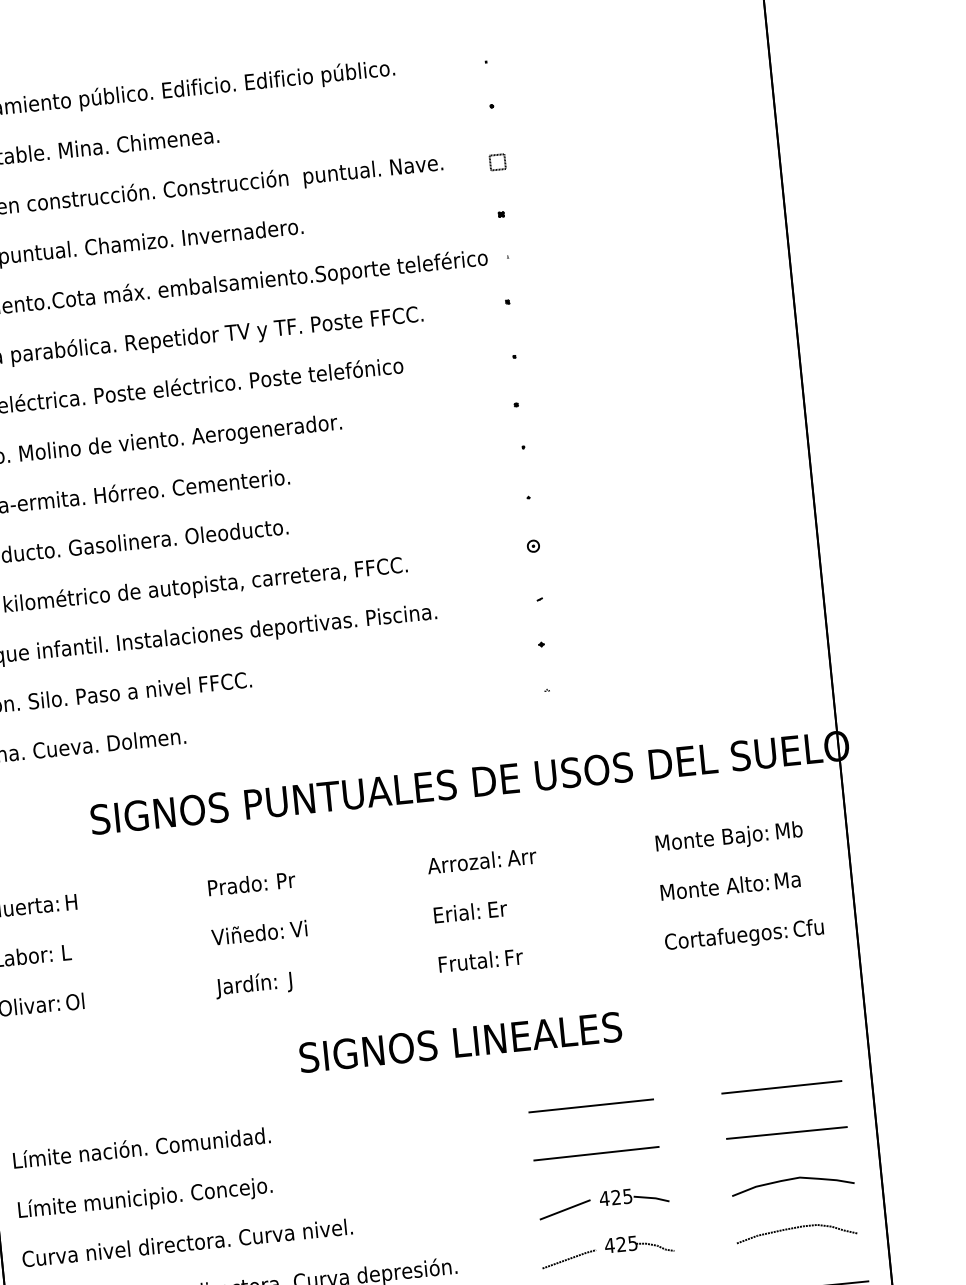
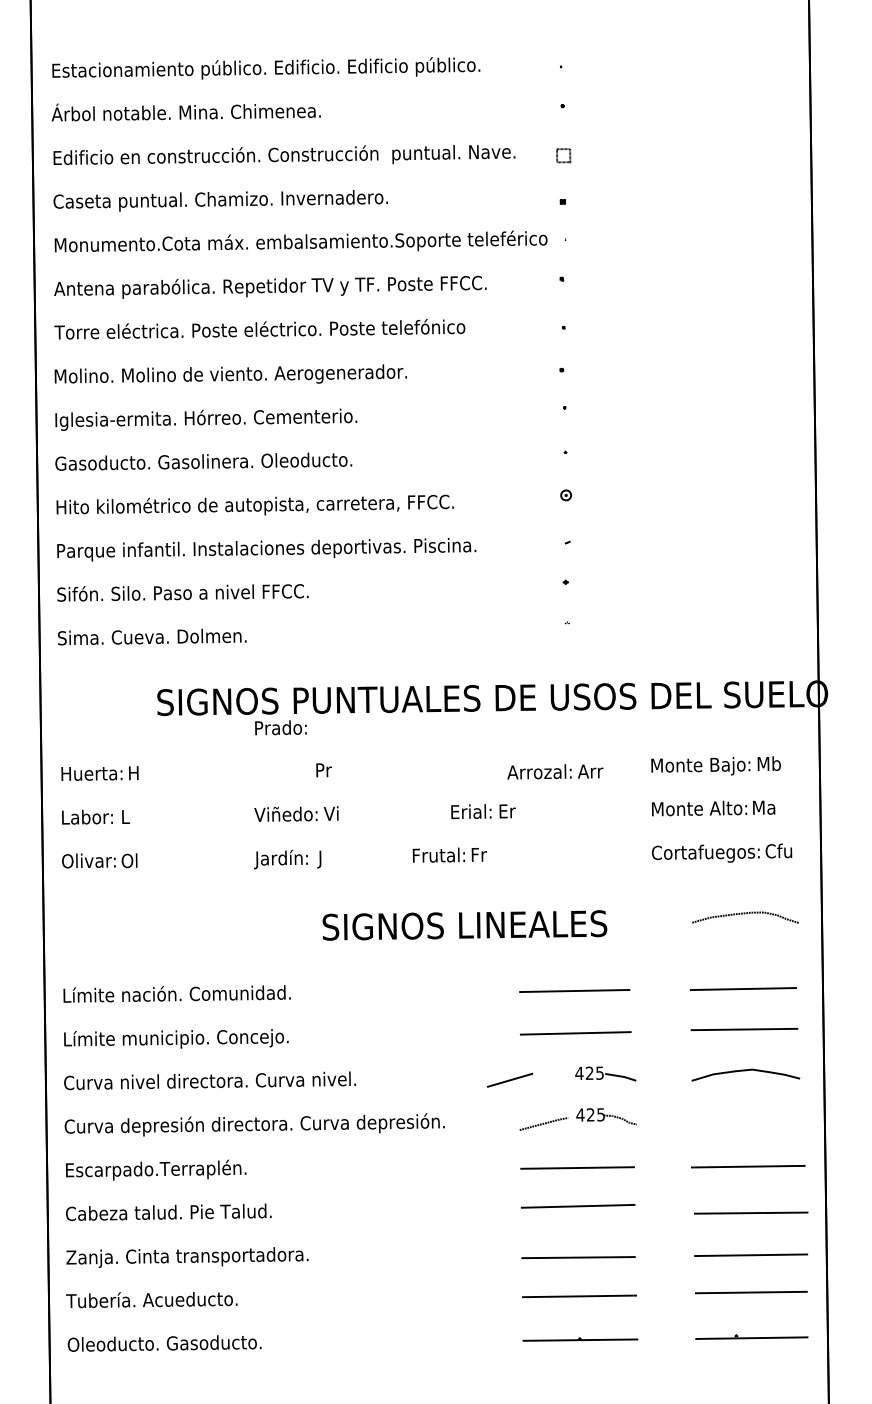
text: (482, 860) -> (555, 771), moved
text: (237, 885) -> (280, 727), moved
text: (480, 959) -> (449, 854), moved
line: (565, 1208) -> (510, 1079), moved
curve: (796, 1229) -> (745, 914), moved

